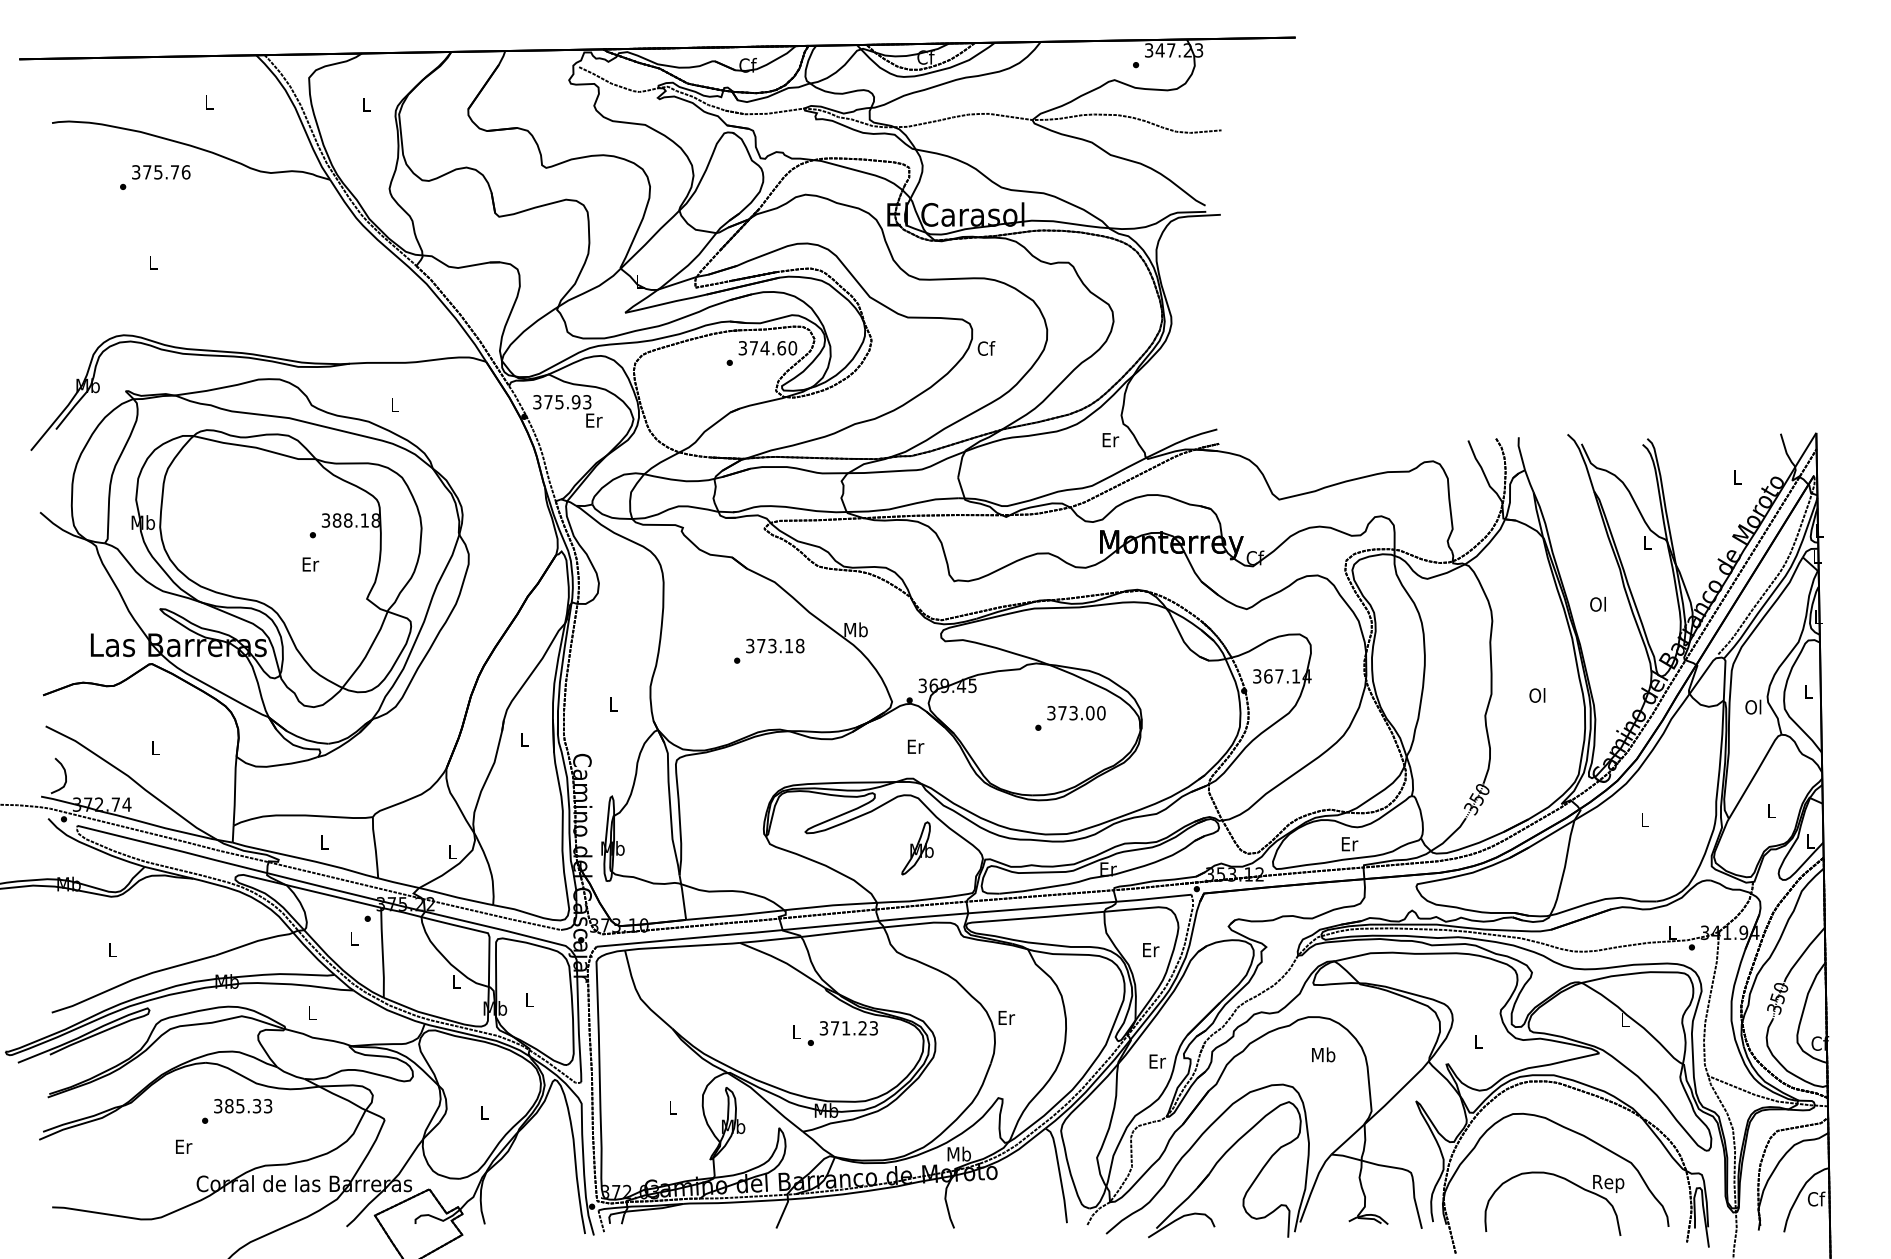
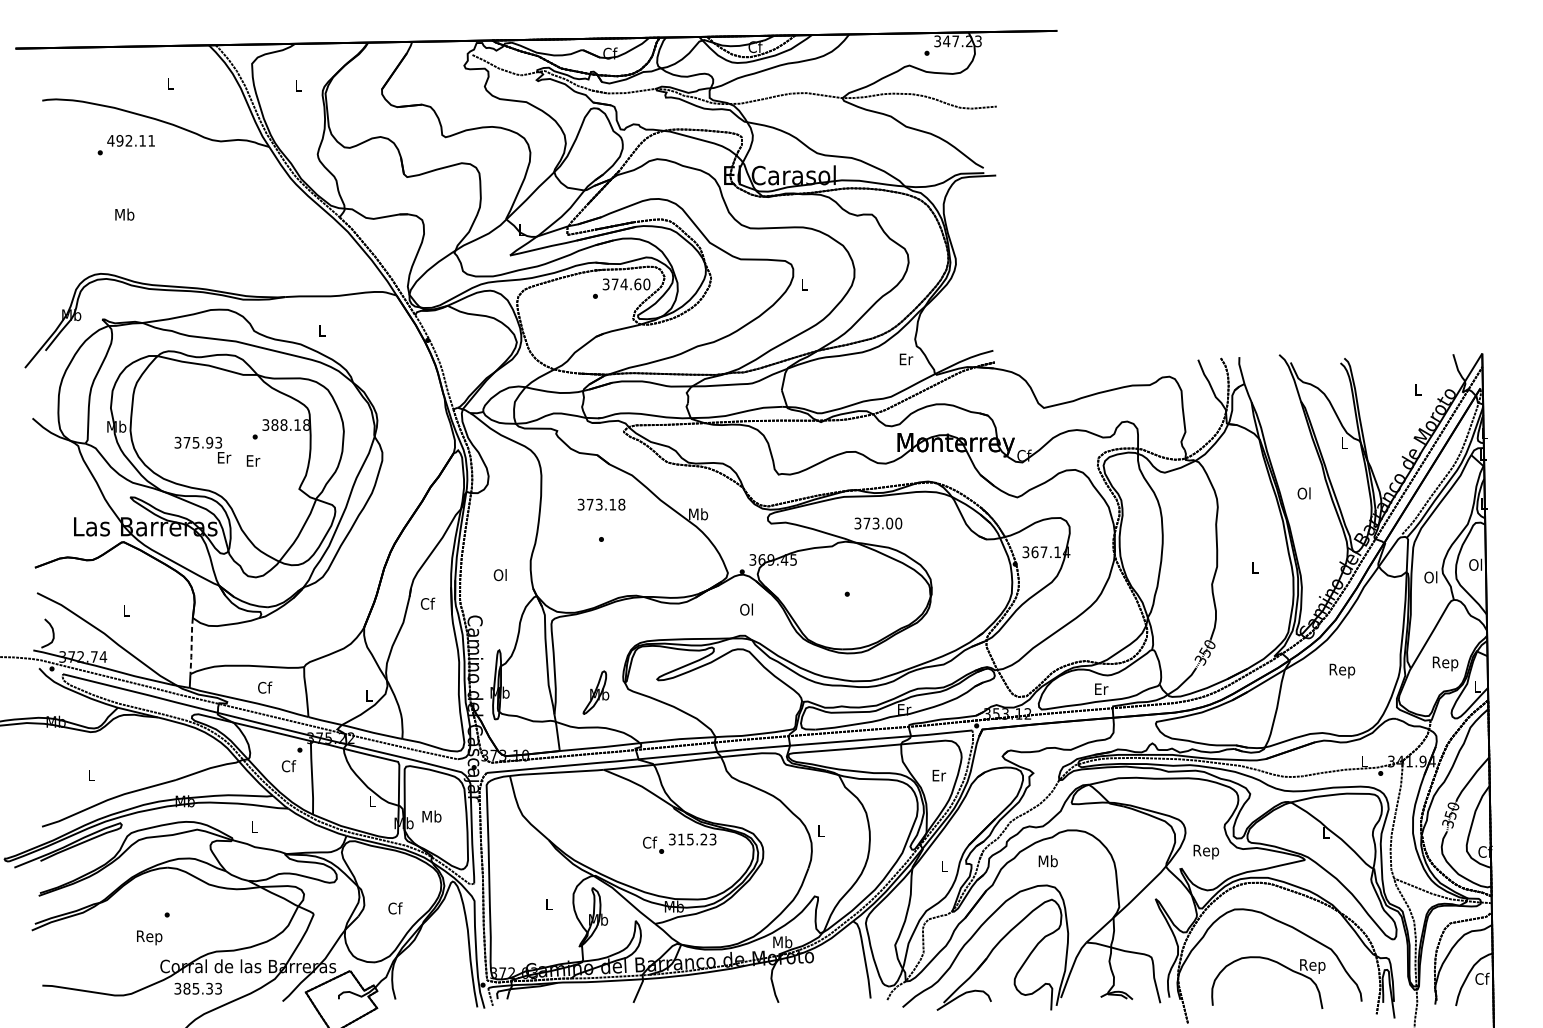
text: (160, 172) -> (130, 140), 375.76 -> 492.11
text: (152, 262) -> (124, 214), L -> Mb
text: (986, 348) -> (804, 284), Cf -> L
text: (567, 411) -> (202, 450), moved
text: (775, 645) -> (601, 504), moved
text: (1808, 691) -> (1475, 564), L -> Ol
text: (1537, 695) -> (1254, 567), Ol -> L
text: (613, 703) -> (500, 574), L -> Ol
text: (1076, 713) -> (878, 523), moved
text: (524, 739) -> (427, 603), L -> Cf
text: (915, 746) -> (747, 609), Er -> Ol
line: (235, 791) -> (191, 646), solid -> dashed
text: (1770, 813) -> (1444, 664), L -> Rep
text: (1644, 822) -> (1342, 671), L -> Rep
text: (324, 841) -> (264, 687), L -> Cf
part: (917, 848) -> (596, 692), moved
text: (354, 938) -> (289, 766), L -> Cf
text: (529, 999) -> (431, 815), L -> Mb
text: (1006, 1017) -> (821, 830), Er -> L
text: (840, 1028) -> (685, 839), 371.23 -> 315.23
text: (796, 1031) -> (649, 842), L -> Cf
text: (1477, 1043) -> (1205, 851), L -> Rep
text: (1323, 1054) -> (1048, 860), moved
text: (1157, 1061) -> (944, 866), Er -> L
text: (243, 1106) -> (198, 989), moved
text: (484, 1112) -> (395, 908), L -> Cf
text: (183, 1148) -> (149, 937), Er -> Rep

